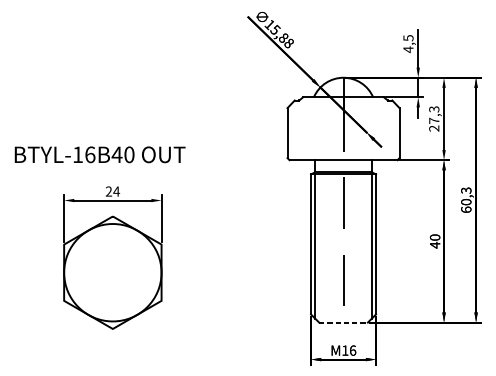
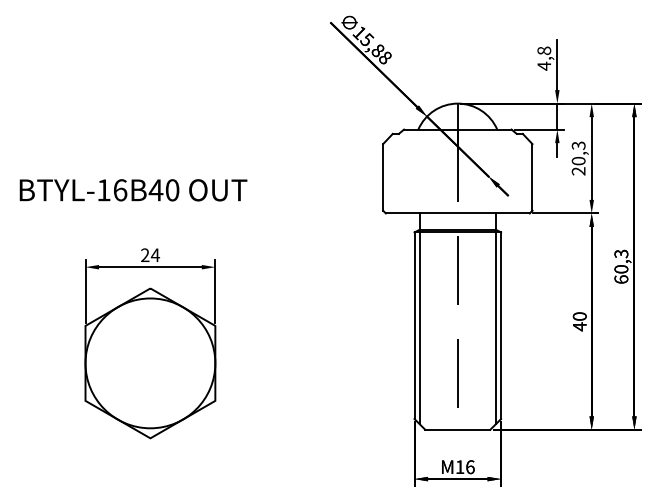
text: (408, 37) -> (544, 50), 4,5 -> 4,8
text: (434, 120) -> (578, 160), 27,3 -> 20,3
text: (100, 154) -> (133, 190), moved
line: (344, 322) -> (458, 429), dashed -> solid

